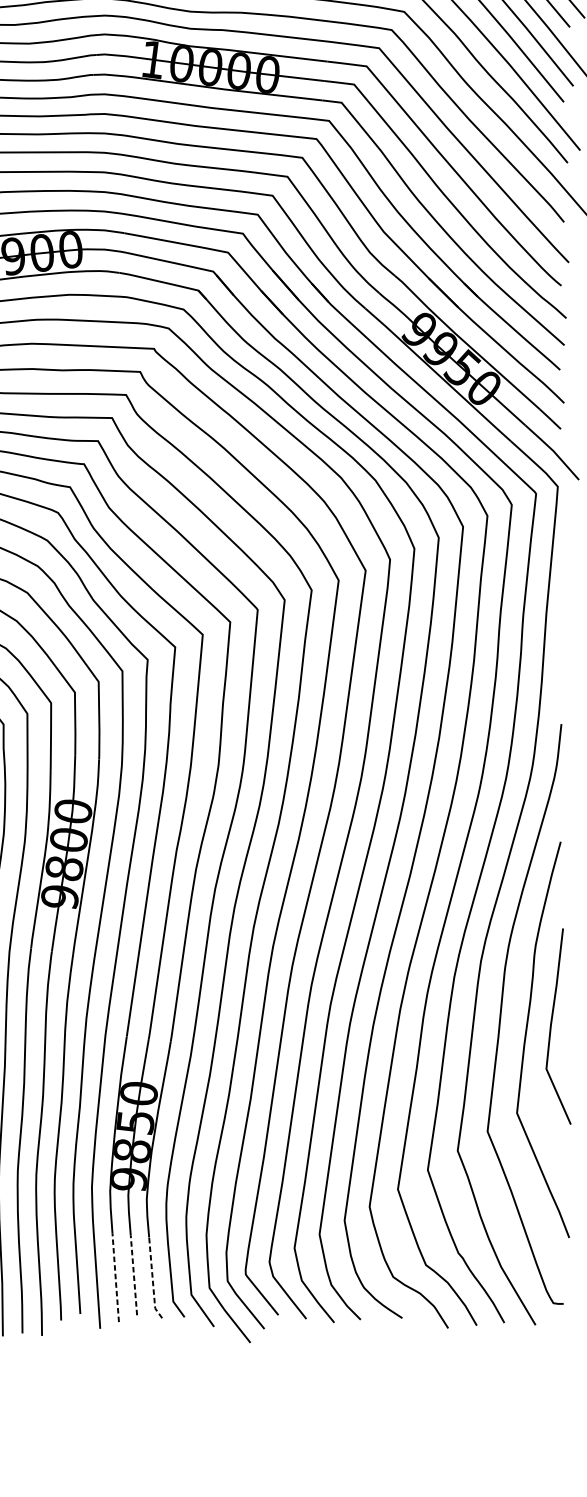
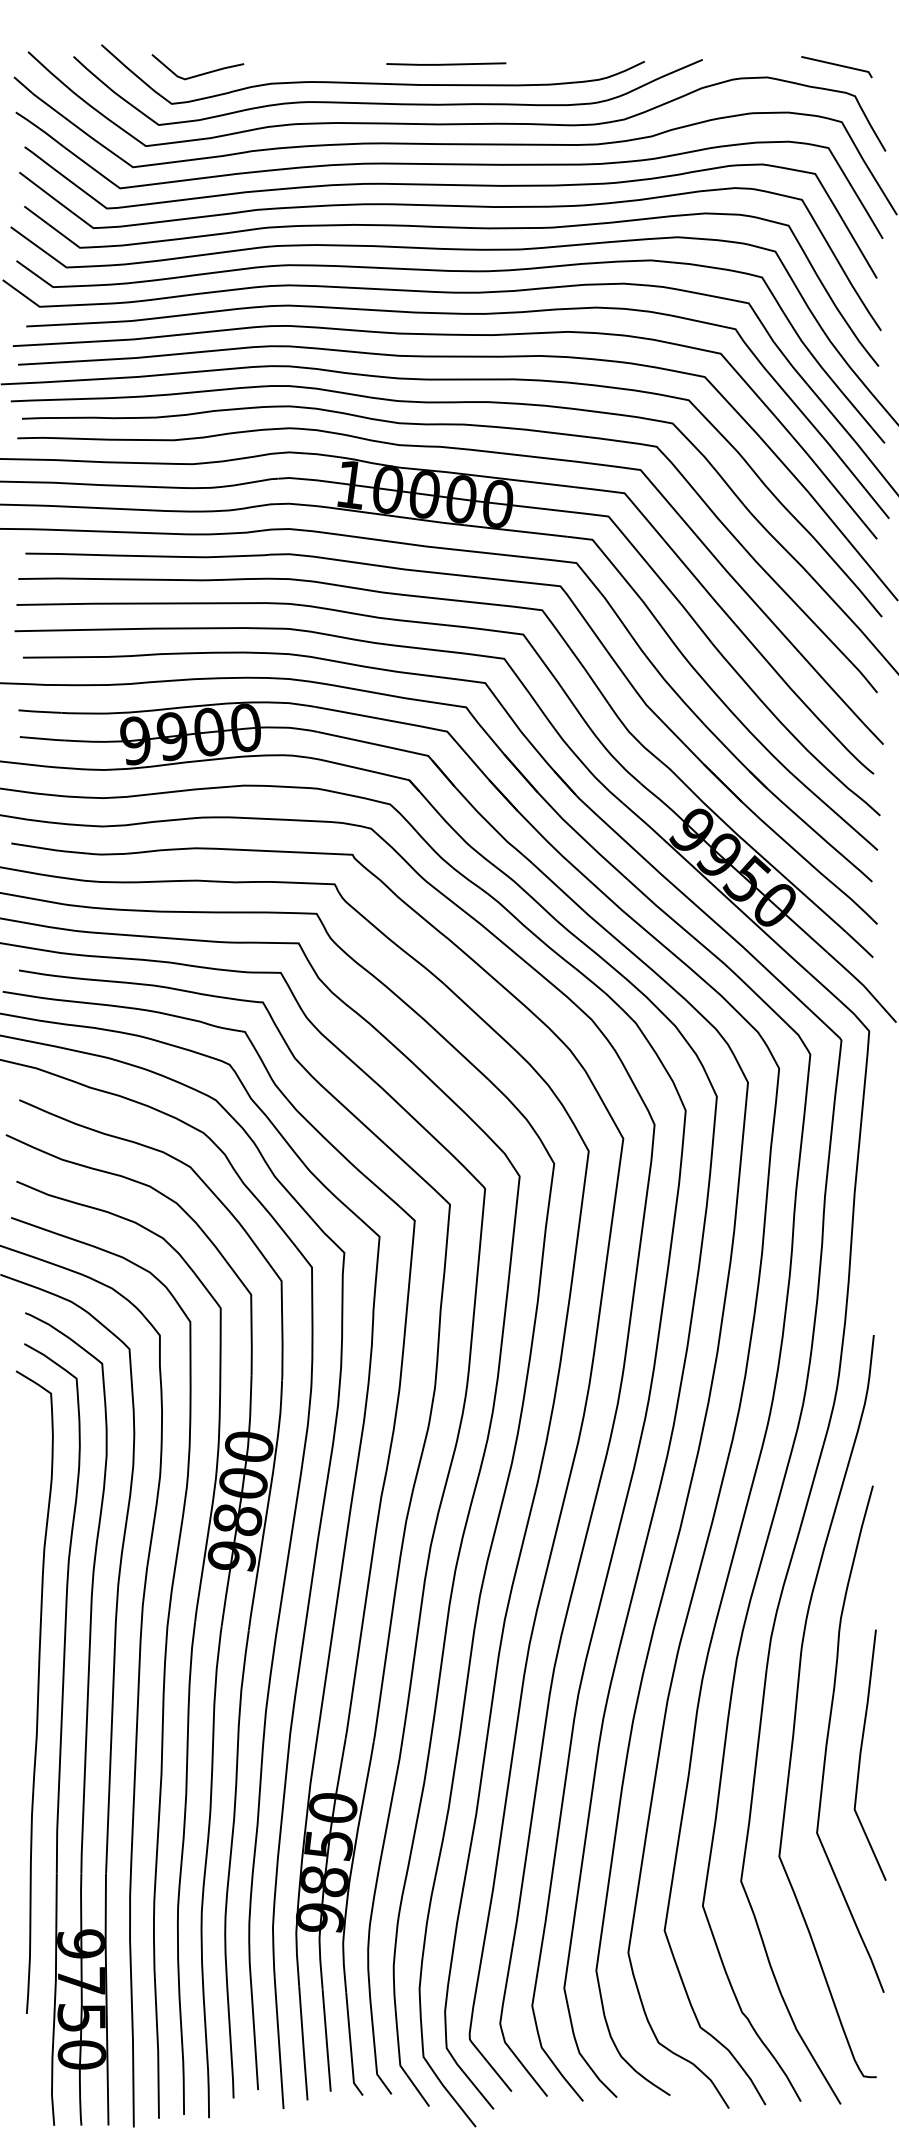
line: (551, 1026) -> (861, 1754), moved
line: (133, 1275) -> (326, 2040), dashed -> solid
line: (115, 1278) -> (303, 2044), dashed -> solid
line: (152, 1279) -> (350, 2045), dashed -> solid

